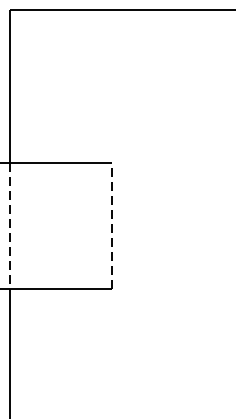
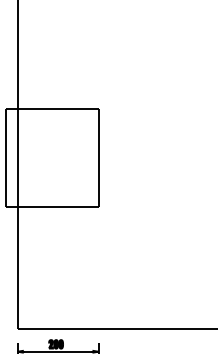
line: (112, 225) -> (98, 157), dashed -> solid
line: (9, 226) -> (17, 158), dashed -> solid

